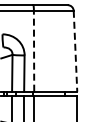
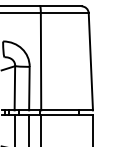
line: (34, 50) -> (41, 60), dashed -> solid
line: (75, 51) -> (90, 62), dashed -> solid

